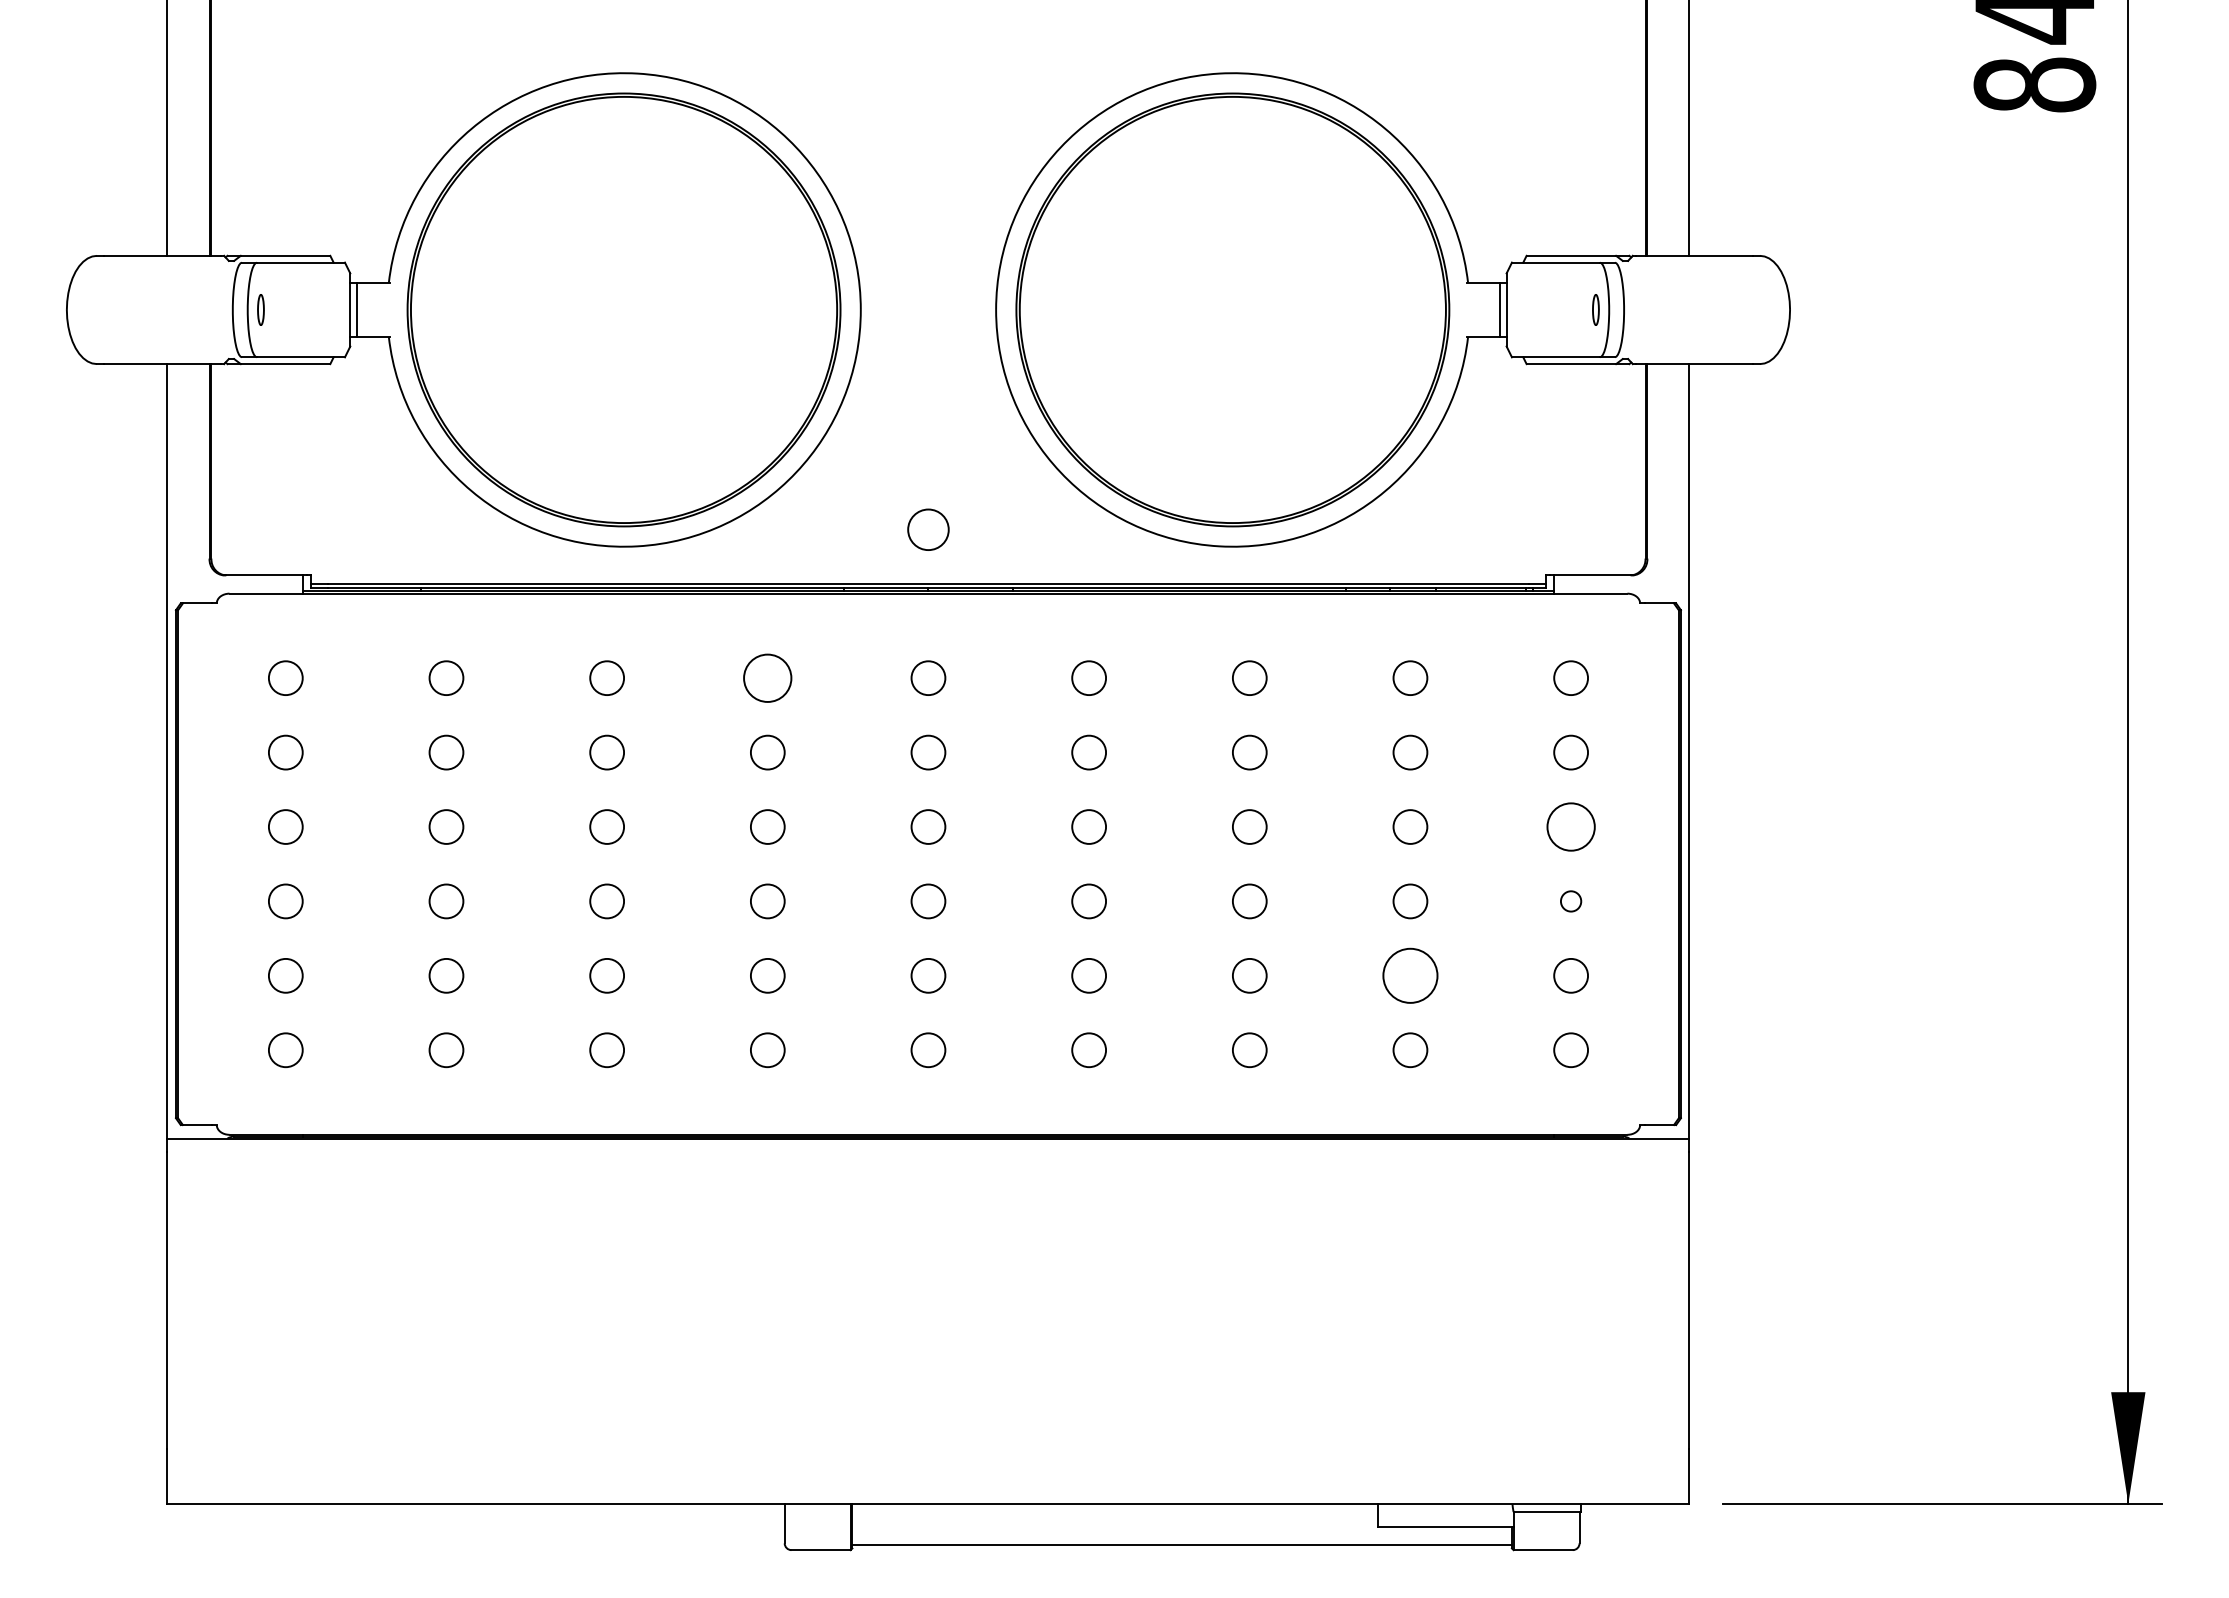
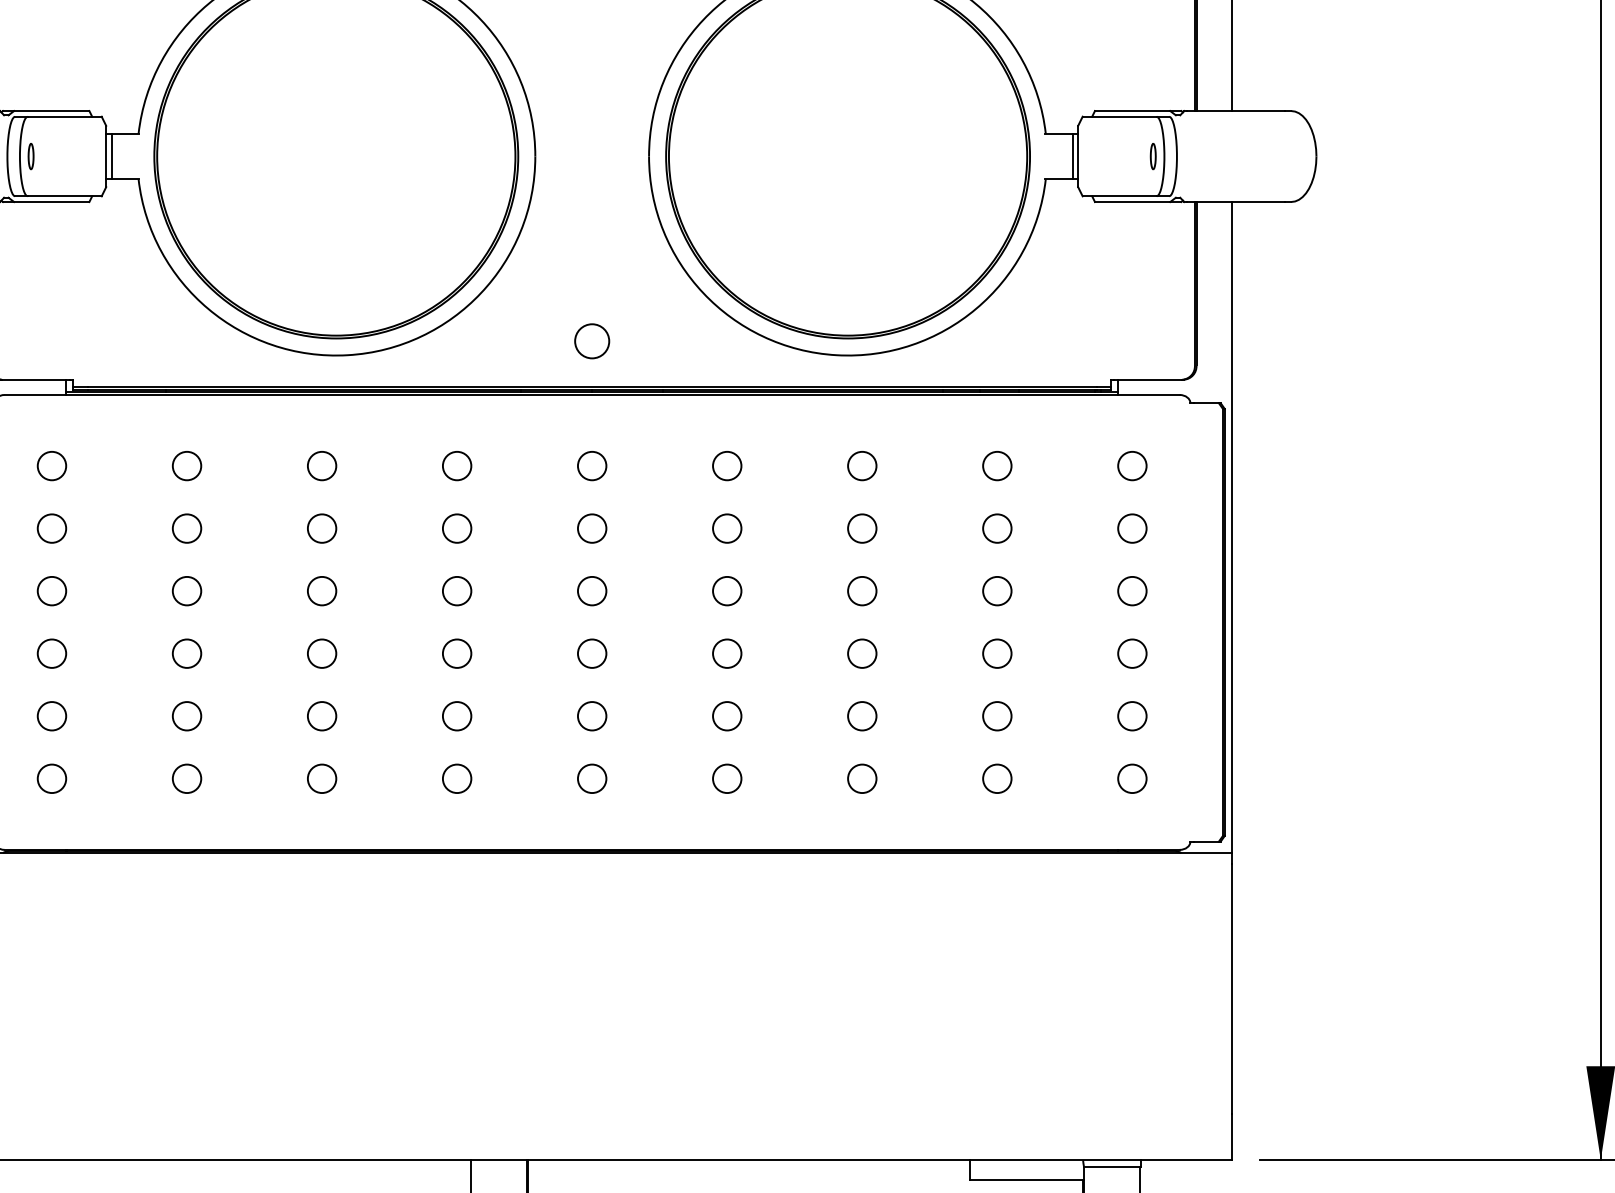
circle: (767, 677) -> (456, 465), size x0.71
circle: (1570, 826) -> (1131, 590), size x0.71
circle: (1571, 901) -> (1132, 653), size x1.67
circle: (1410, 975) -> (997, 715), size x0.62

